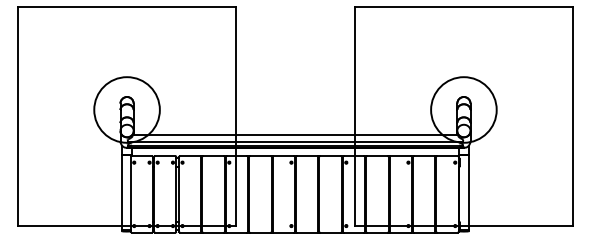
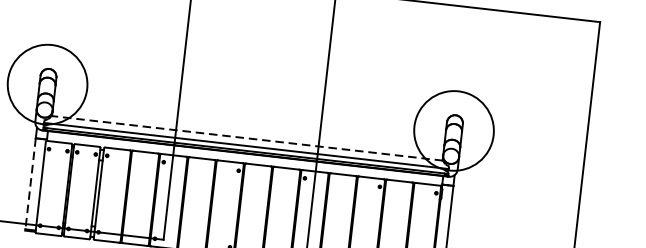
line: (294, 135) -> (246, 138), solid -> dashed
line: (122, 192) -> (30, 183), solid -> dashed

